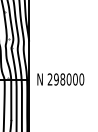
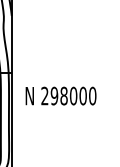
text: (60, 79) -> (60, 96), moved

